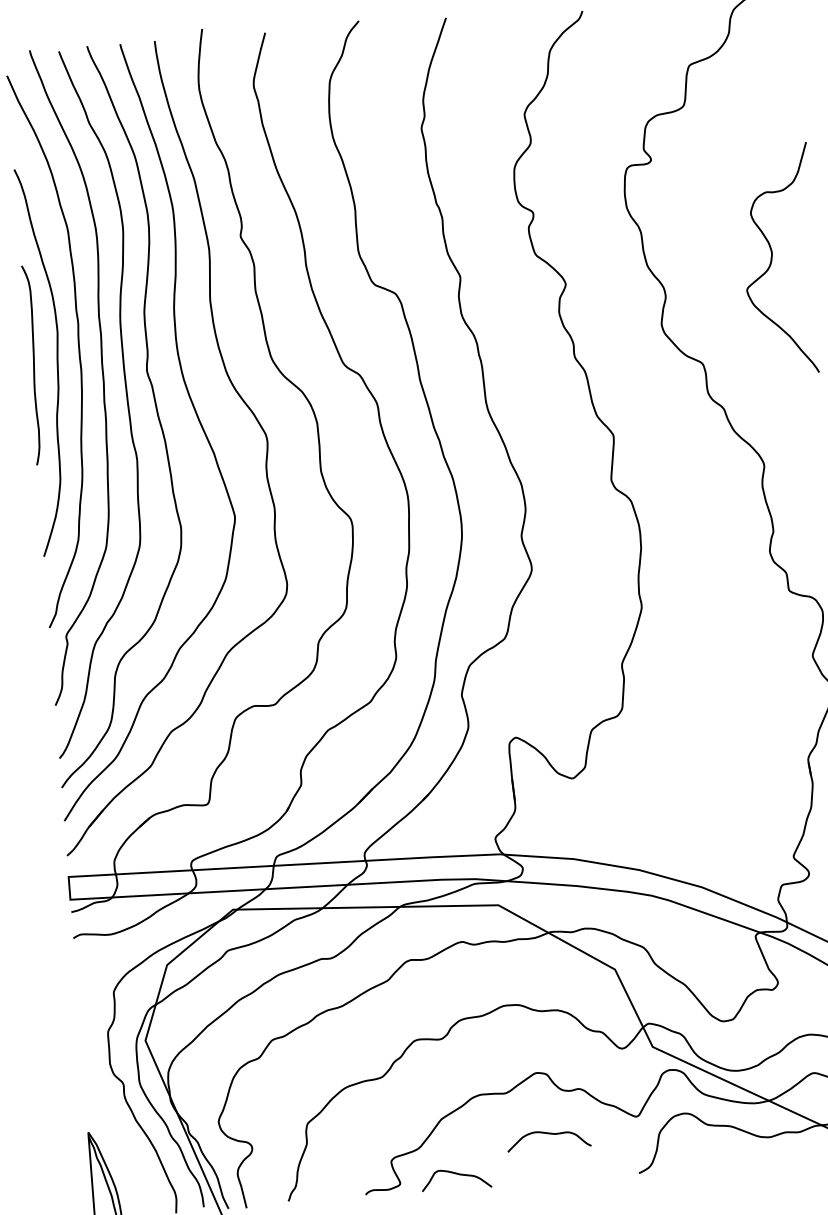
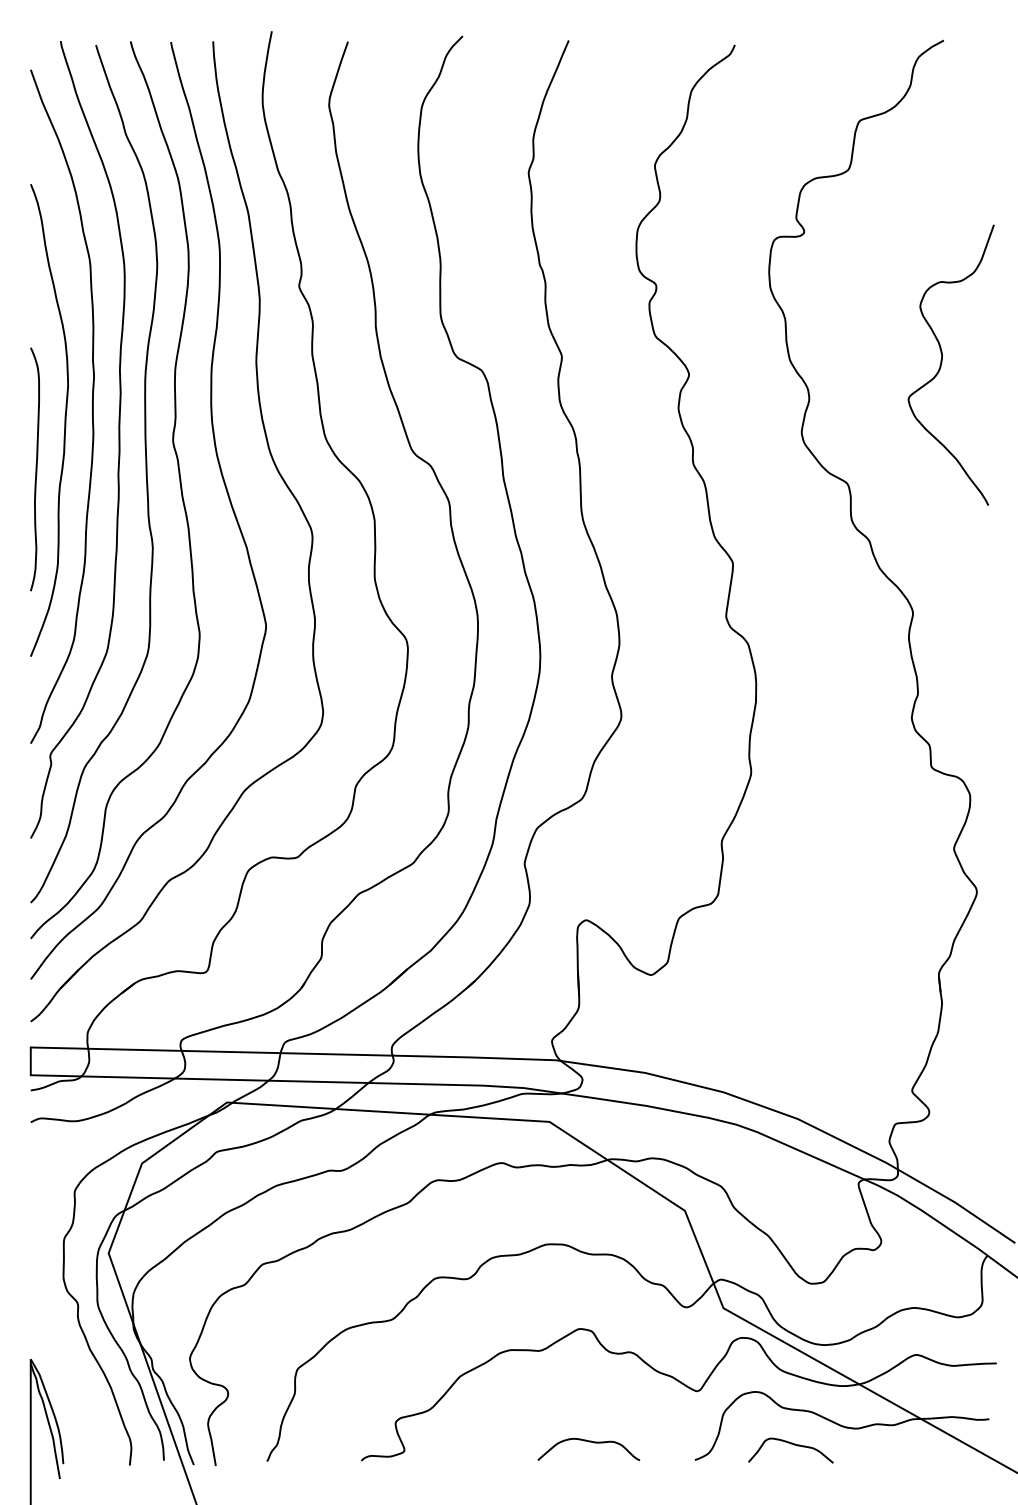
curve: (33, 365) -> (35, 469), moved
curve: (548, 1134) -> (588, 1442), moved
curve: (456, 1174) -> (791, 1444), moved

